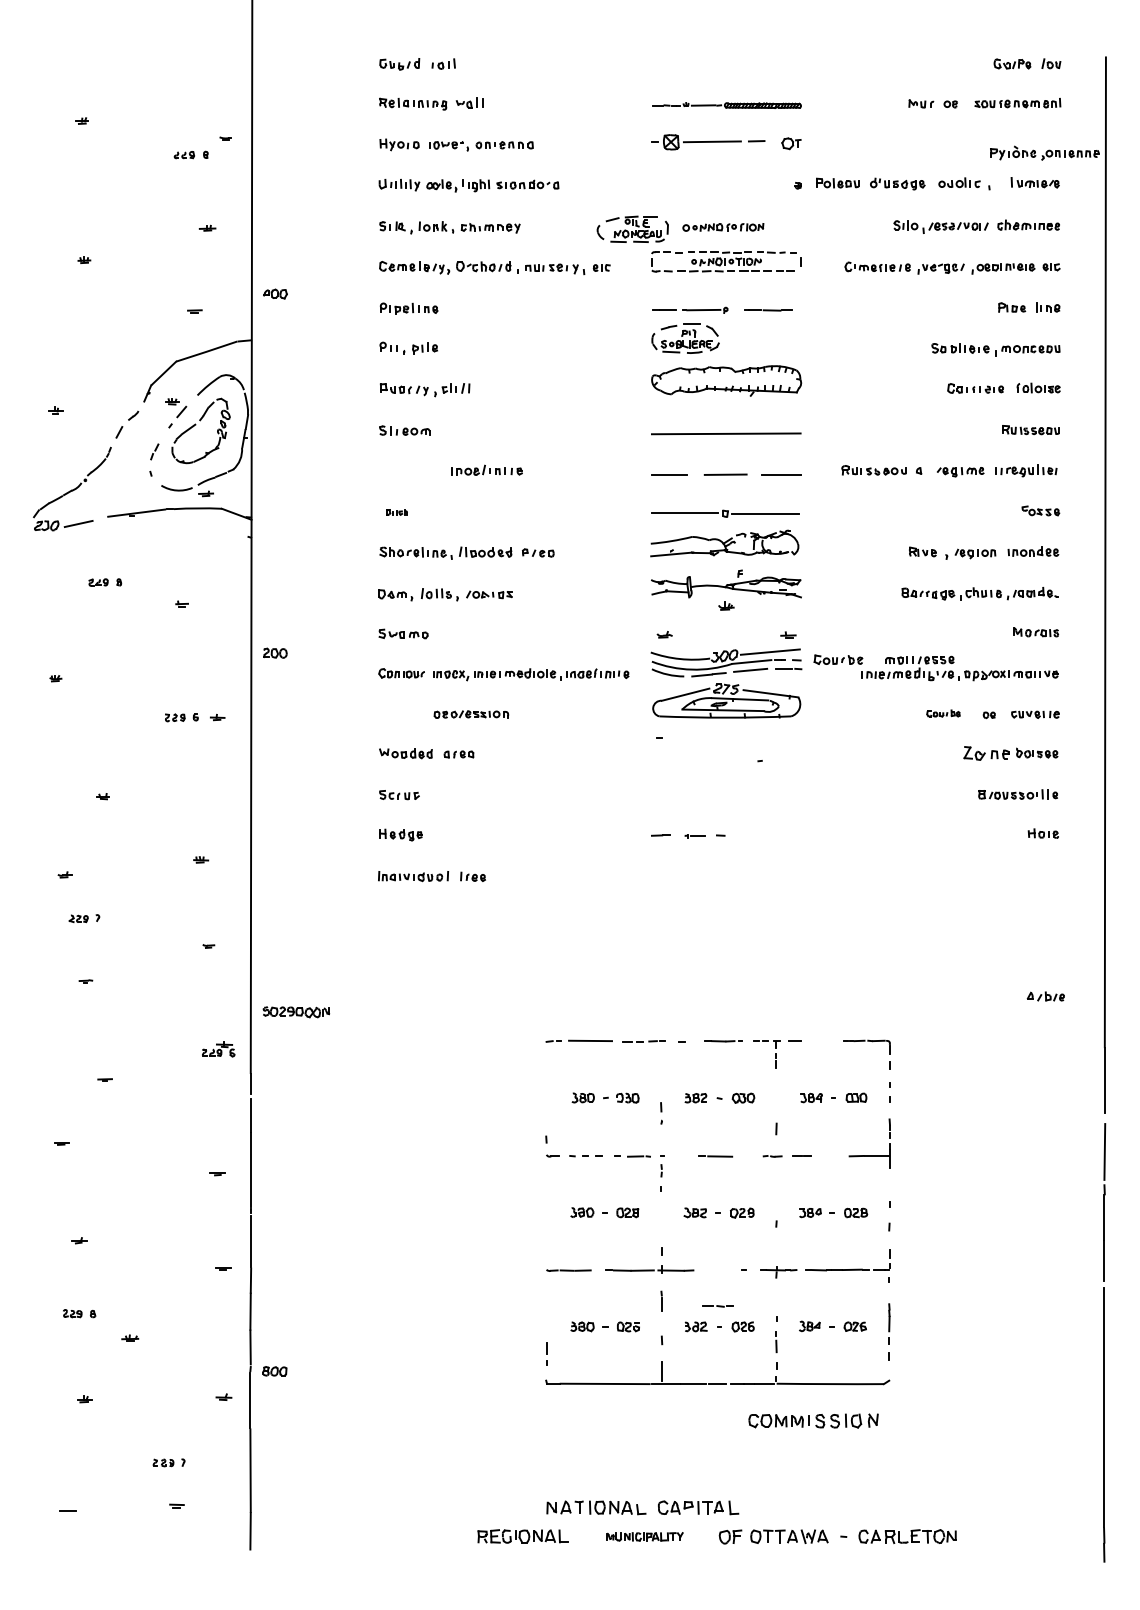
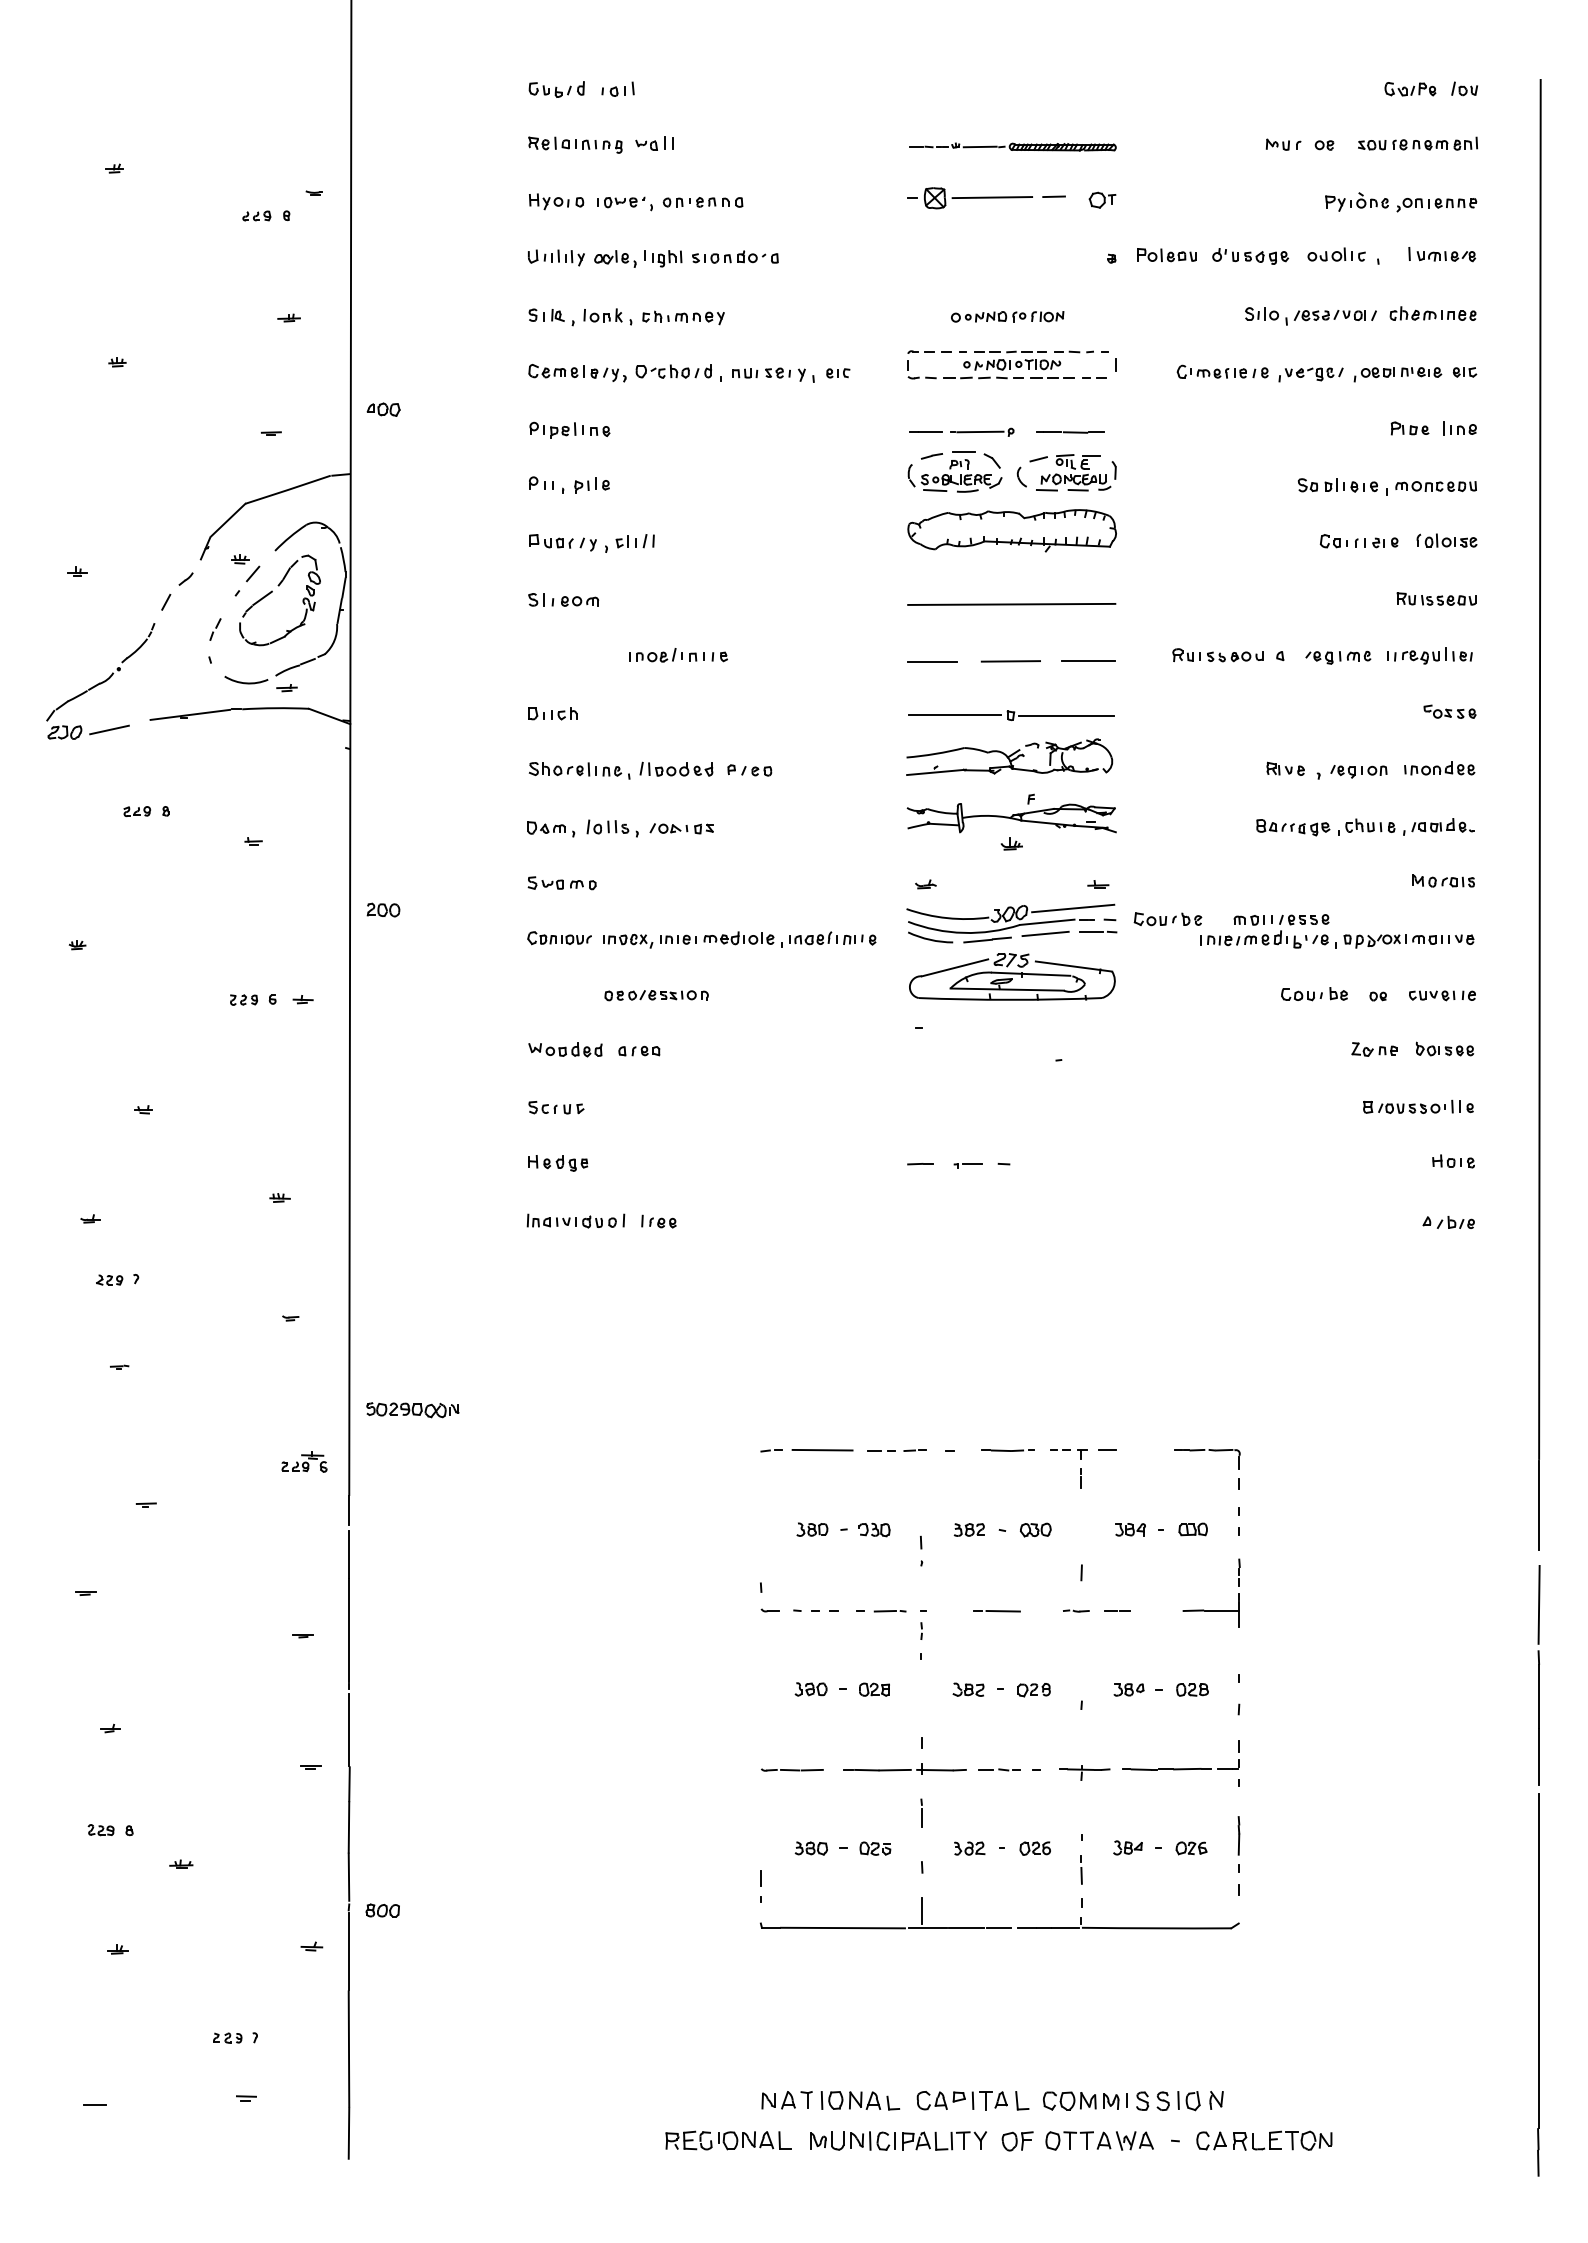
part: (1044, 152) -> (1400, 201), moved
part: (632, 228) -> (1066, 471), moved
part: (396, 512) -> (552, 713), size x1.67
part: (943, 713) -> (1314, 994), size x1.43
part: (986, 752) -> (1374, 1048), size x0.71
part: (1045, 996) -> (1448, 1222), moved
line: (717, 1306) -> (999, 1770), moved
part: (813, 1420) -> (1133, 2100), moved
part: (644, 1536) -> (897, 2140), size x1.67

